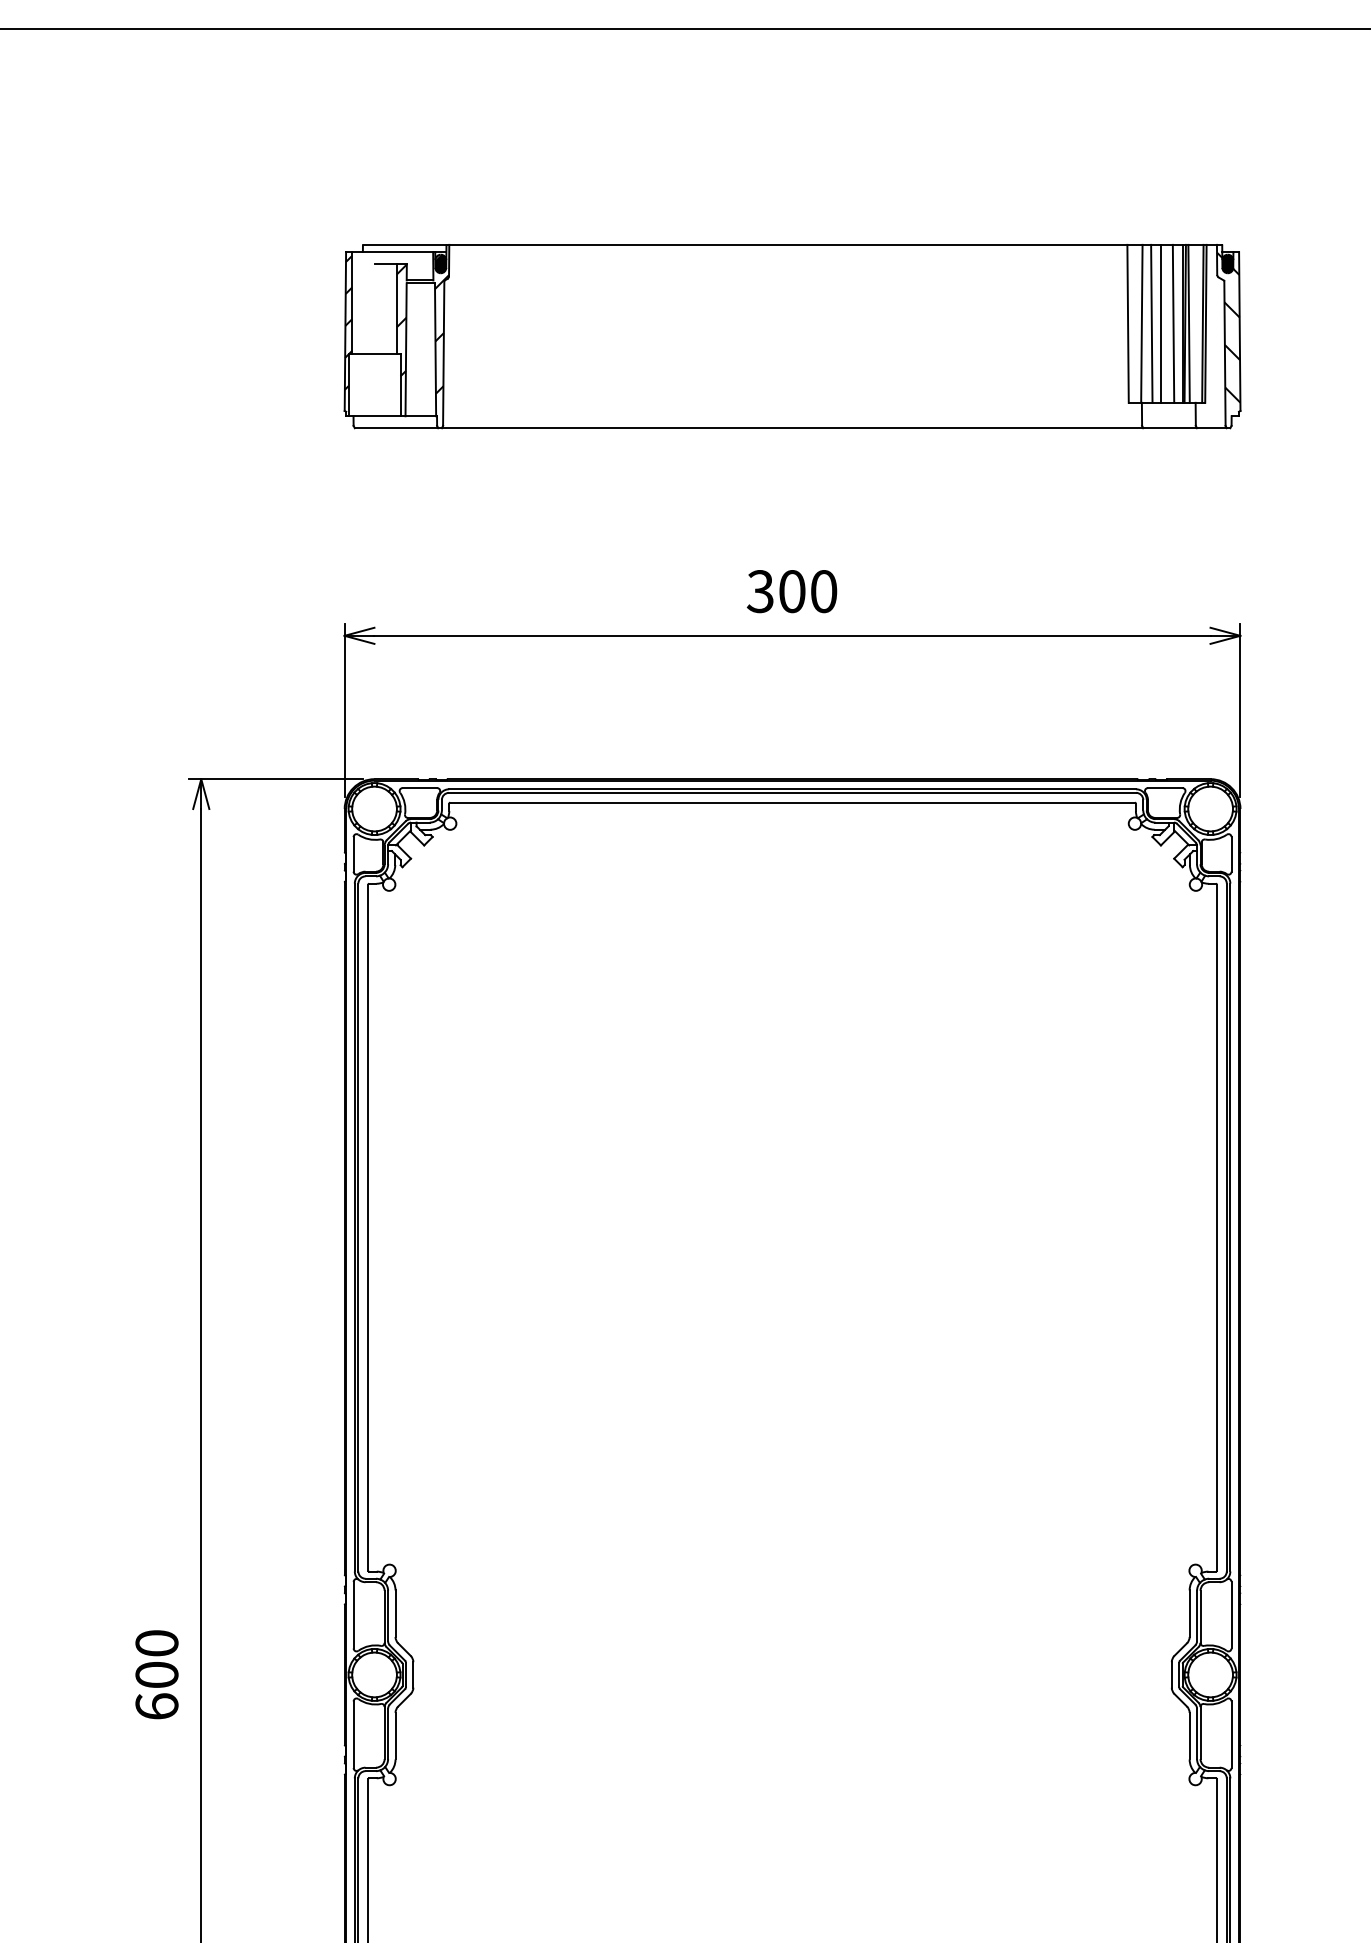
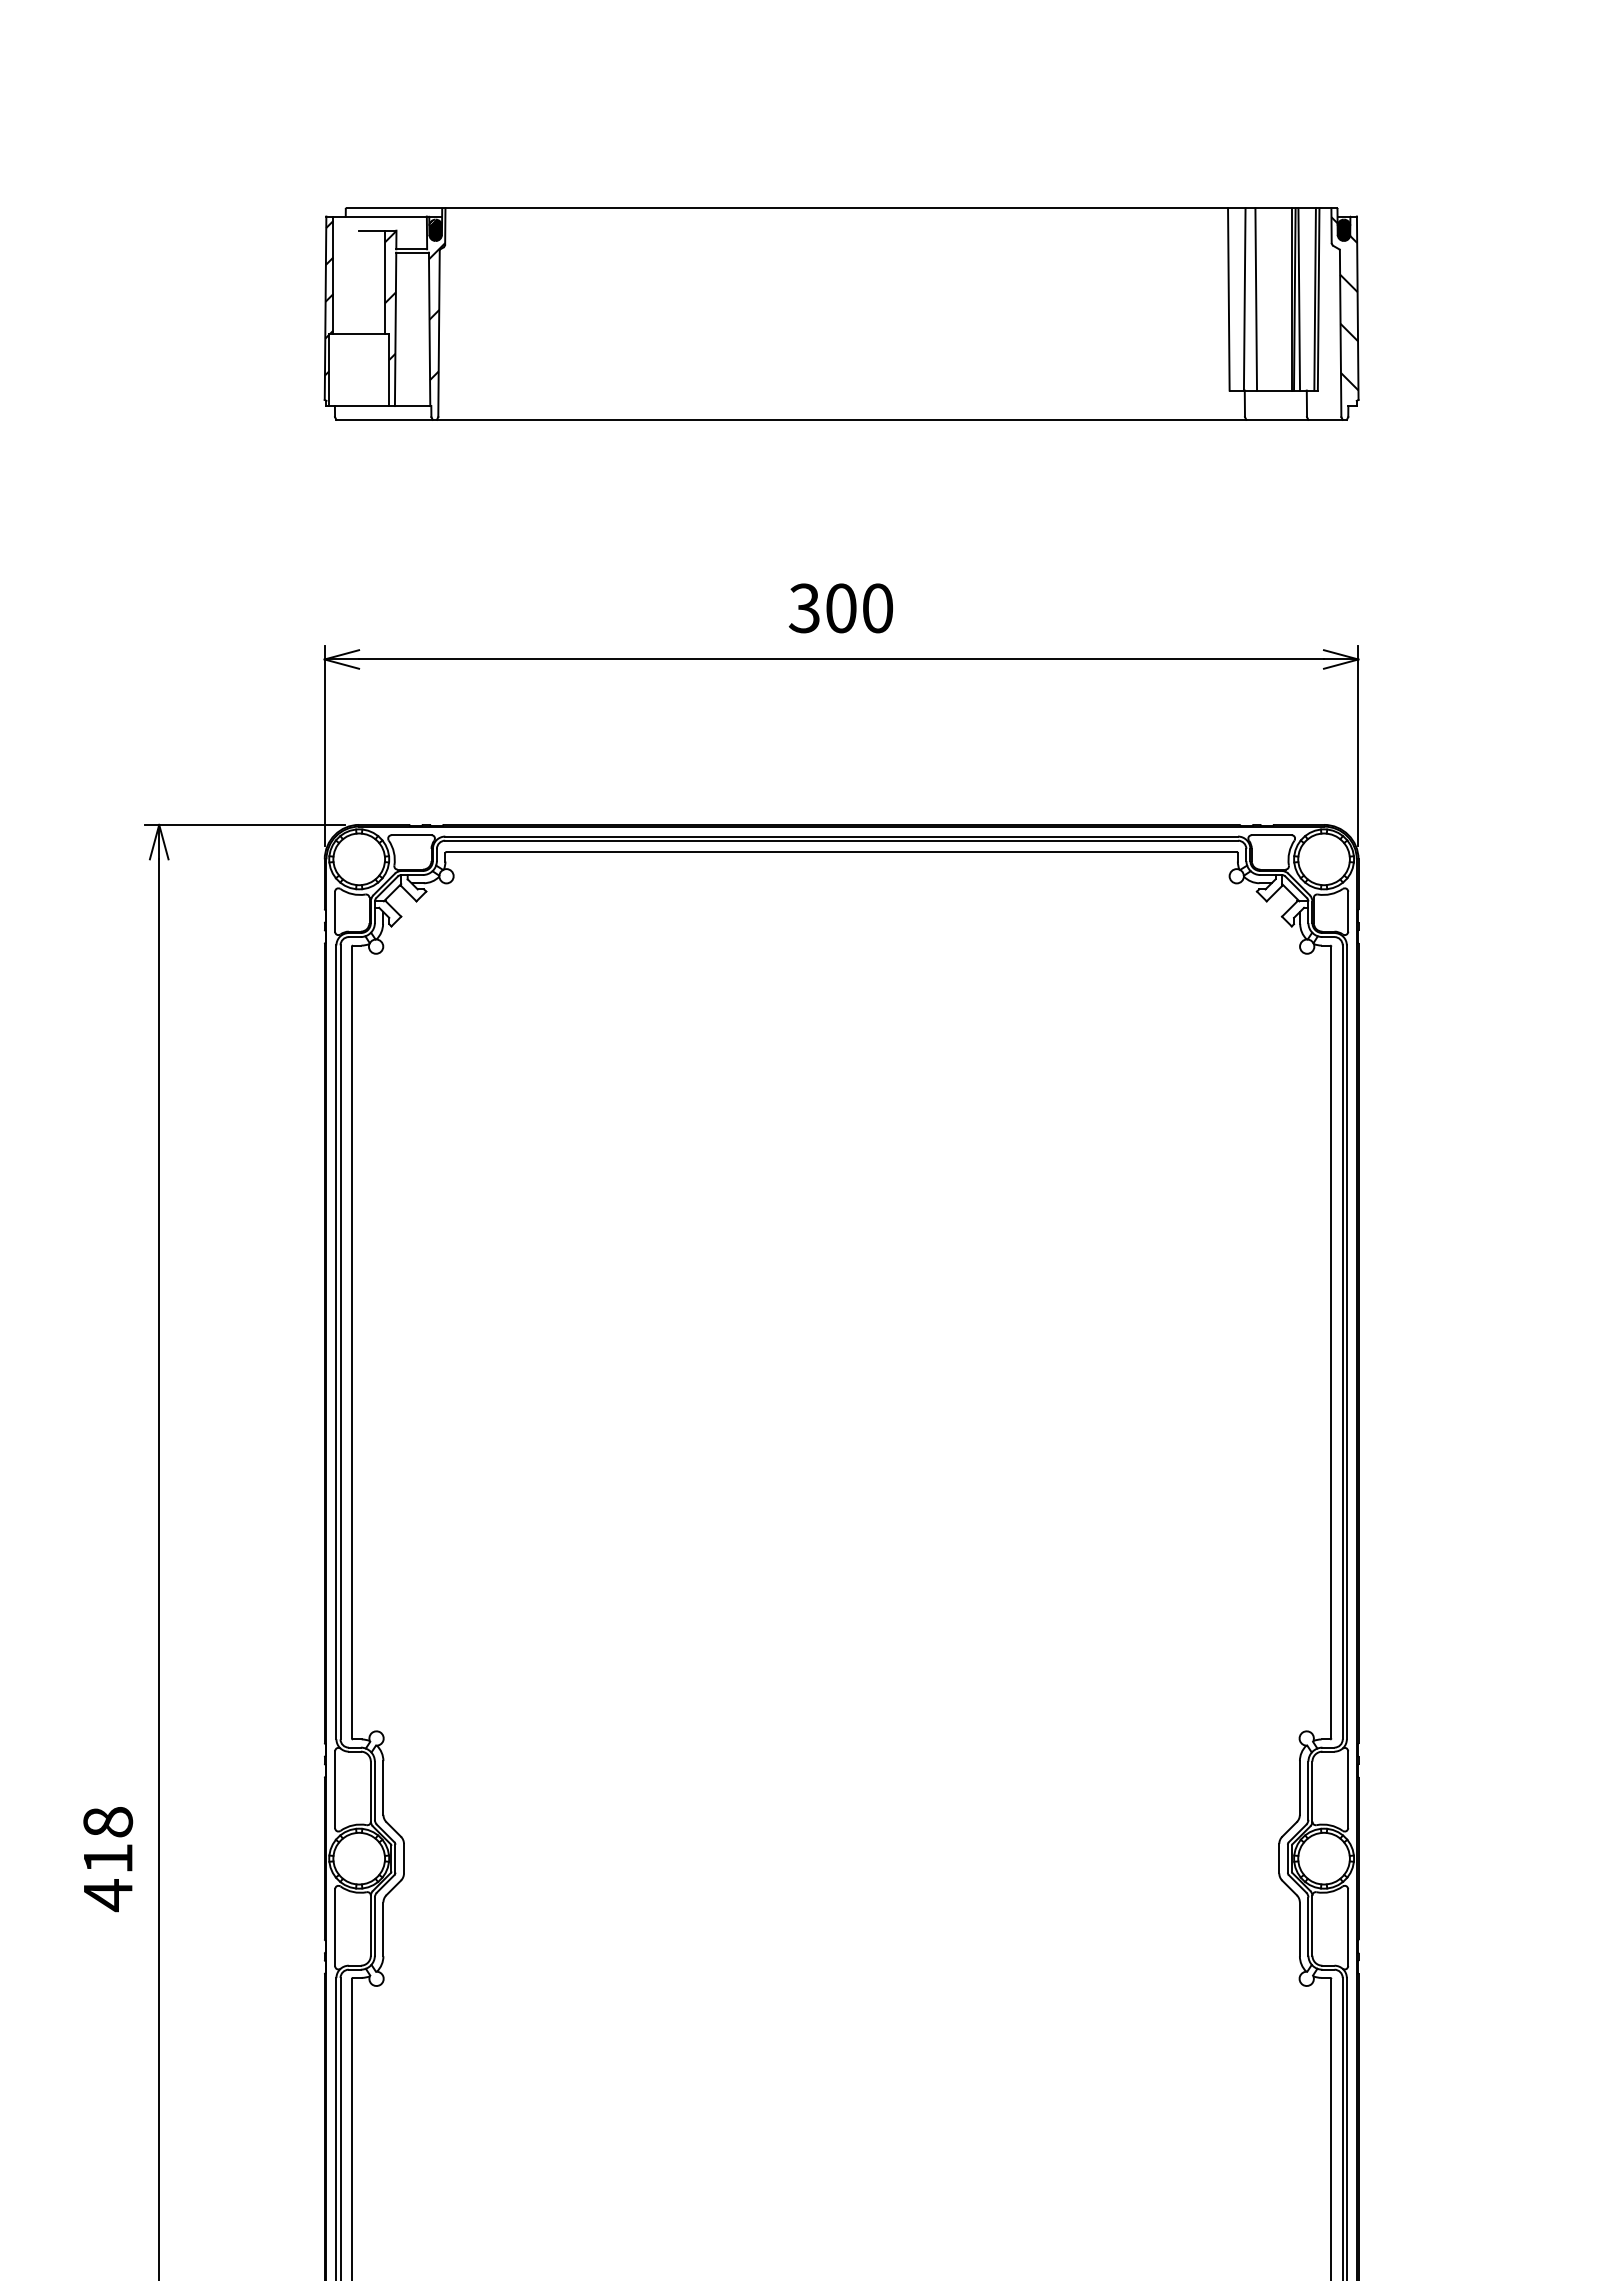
line: (1160, 323) -> (1266, 299), removed
line: (1173, 323) -> (1281, 299), removed
text: (157, 1675) -> (108, 1859), 600 -> 418

